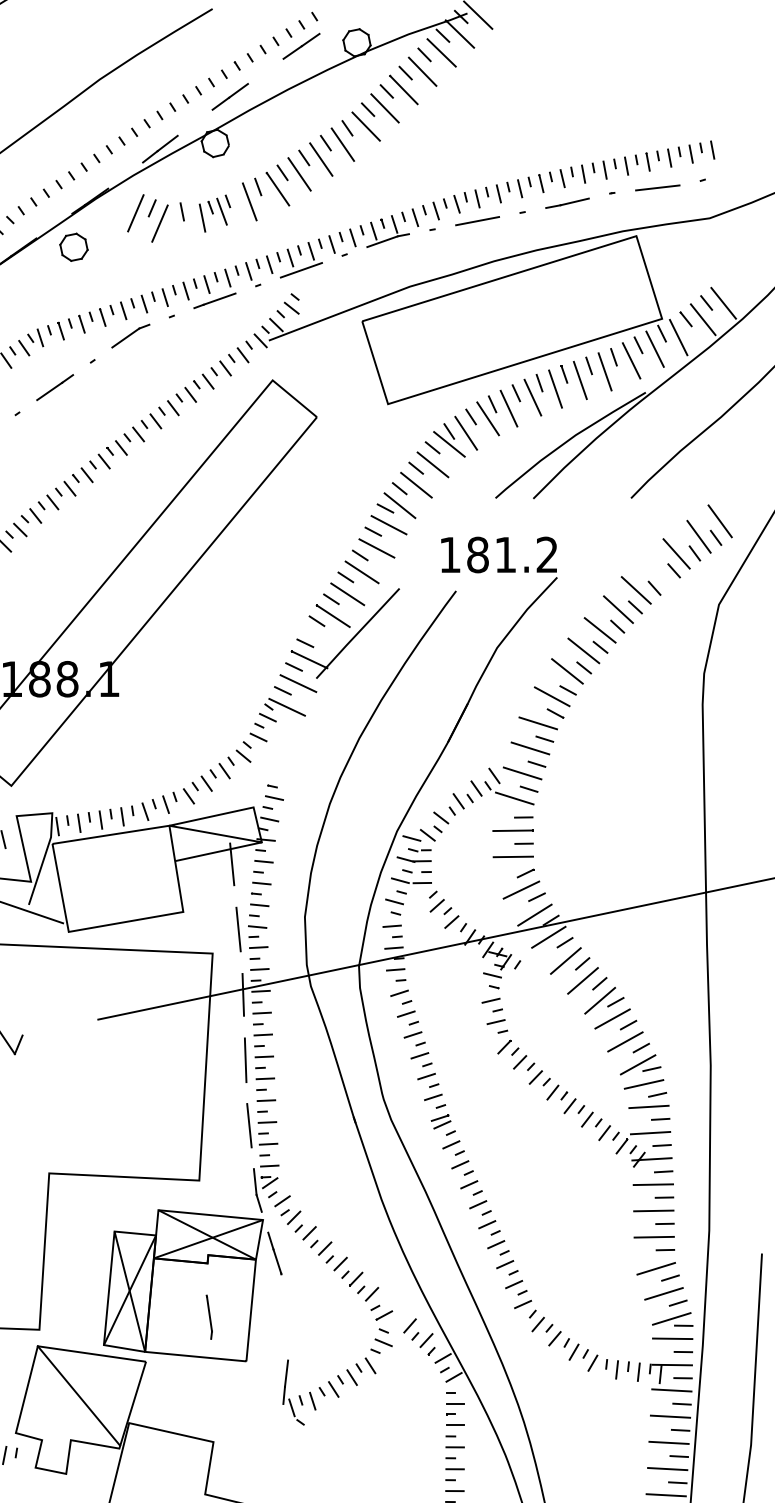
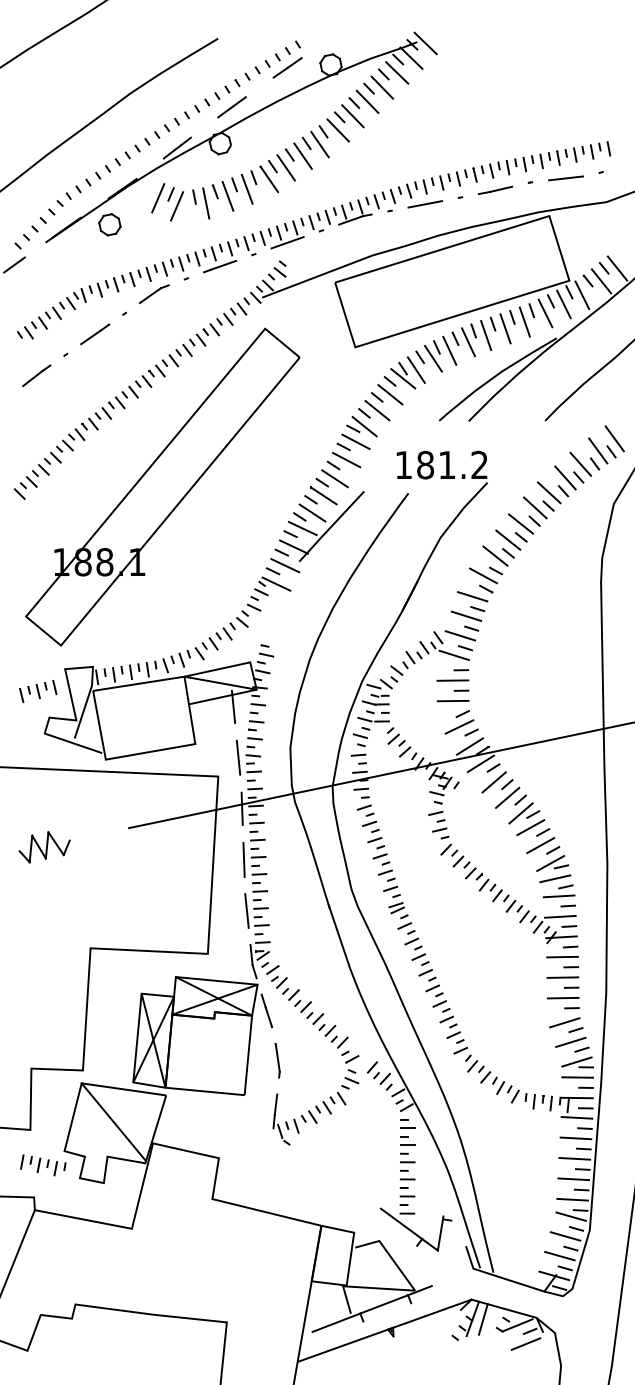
part: (214, 213) -> (219, 198), size x1.43
line: (657, 570) -> (565, 477), added
line: (320, 636) -> (302, 528), added
line: (209, 1317) -> (277, 1060), moved

